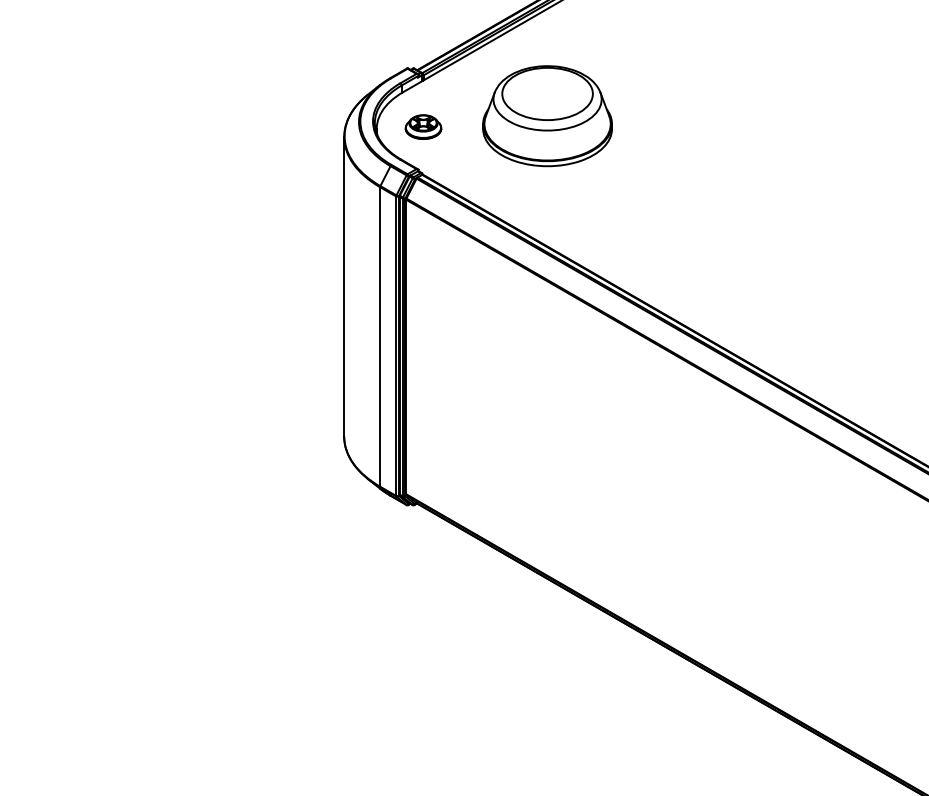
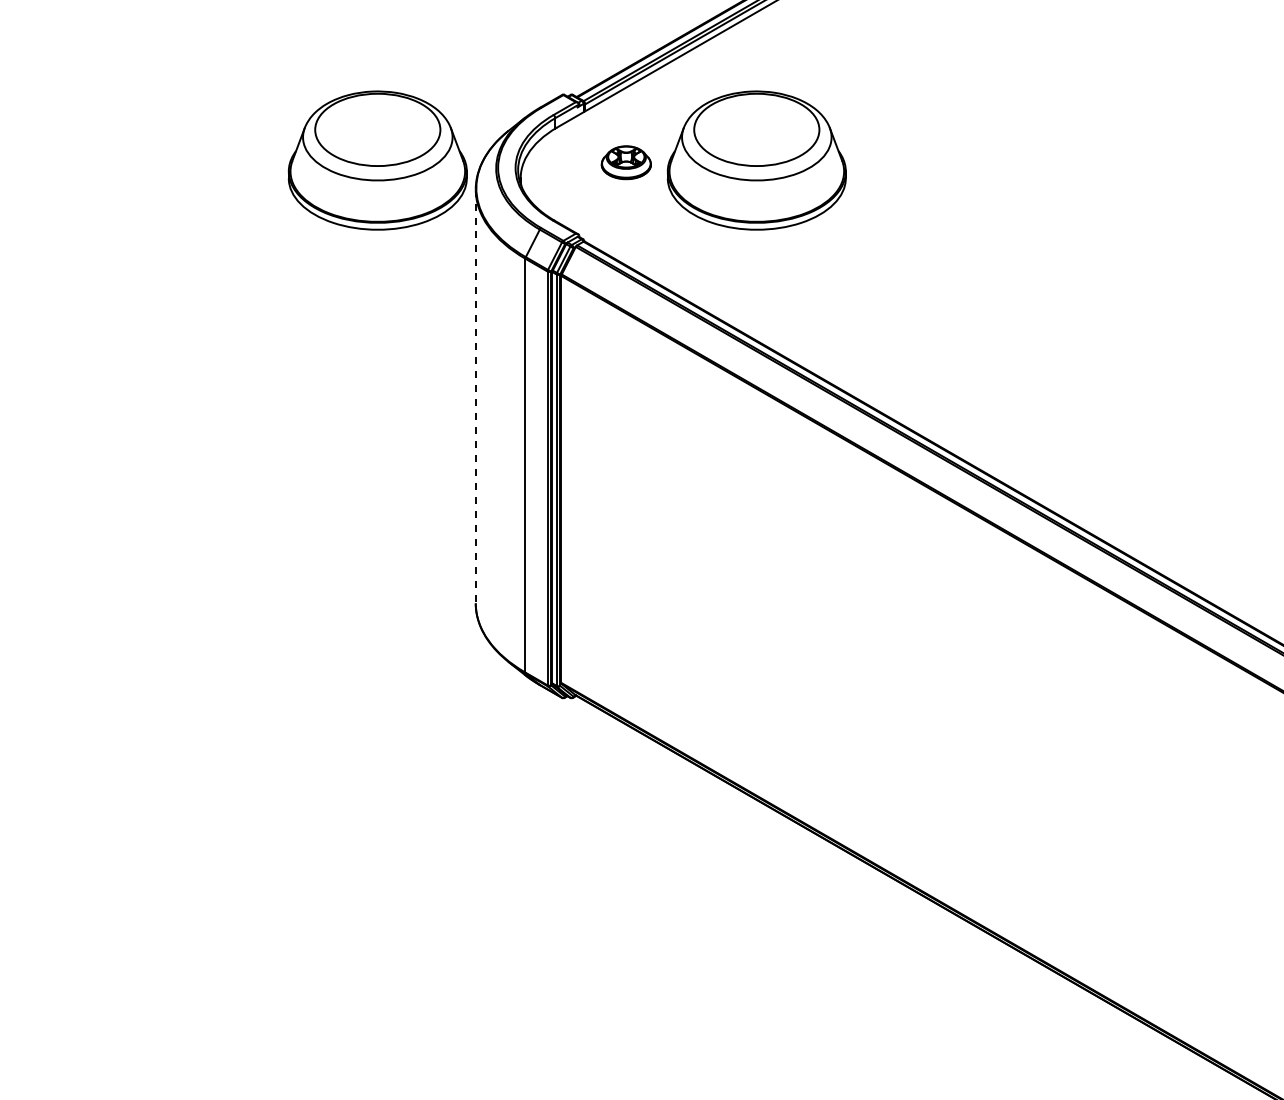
part: (273, 116) -> (377, 160), added
part: (422, 126) -> (625, 162), moved
line: (344, 286) -> (475, 396), solid -> dashed

